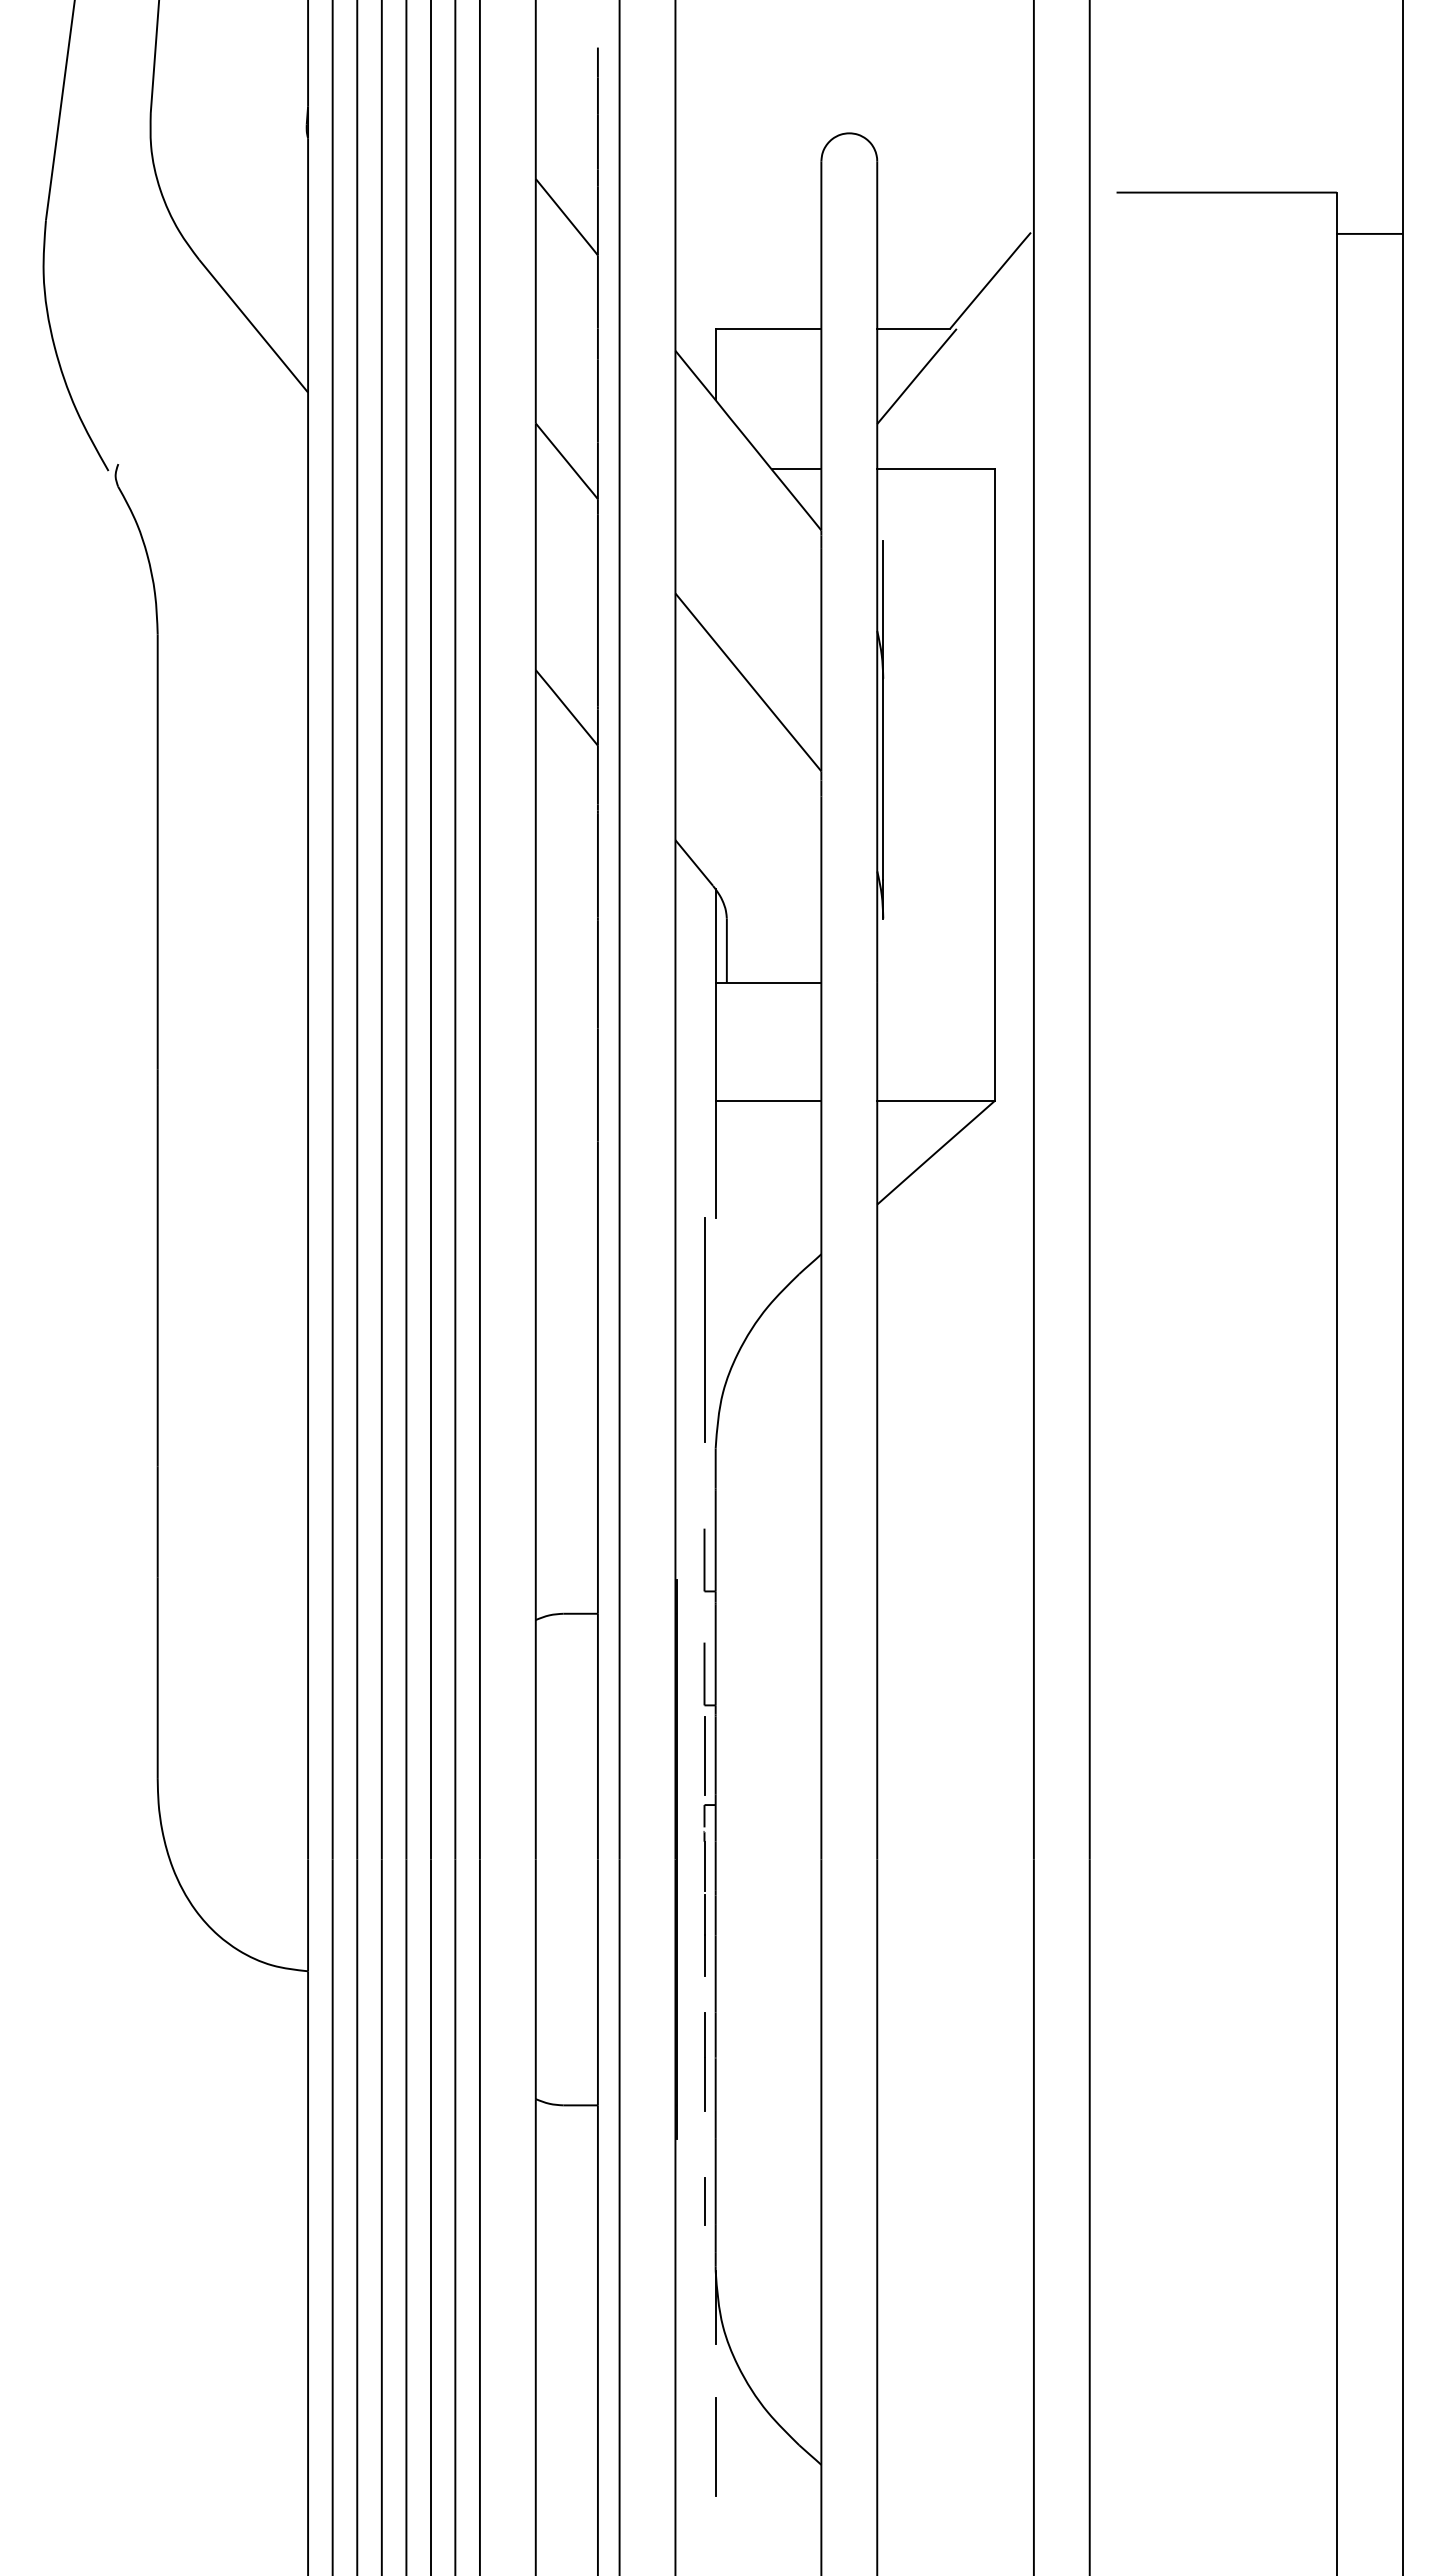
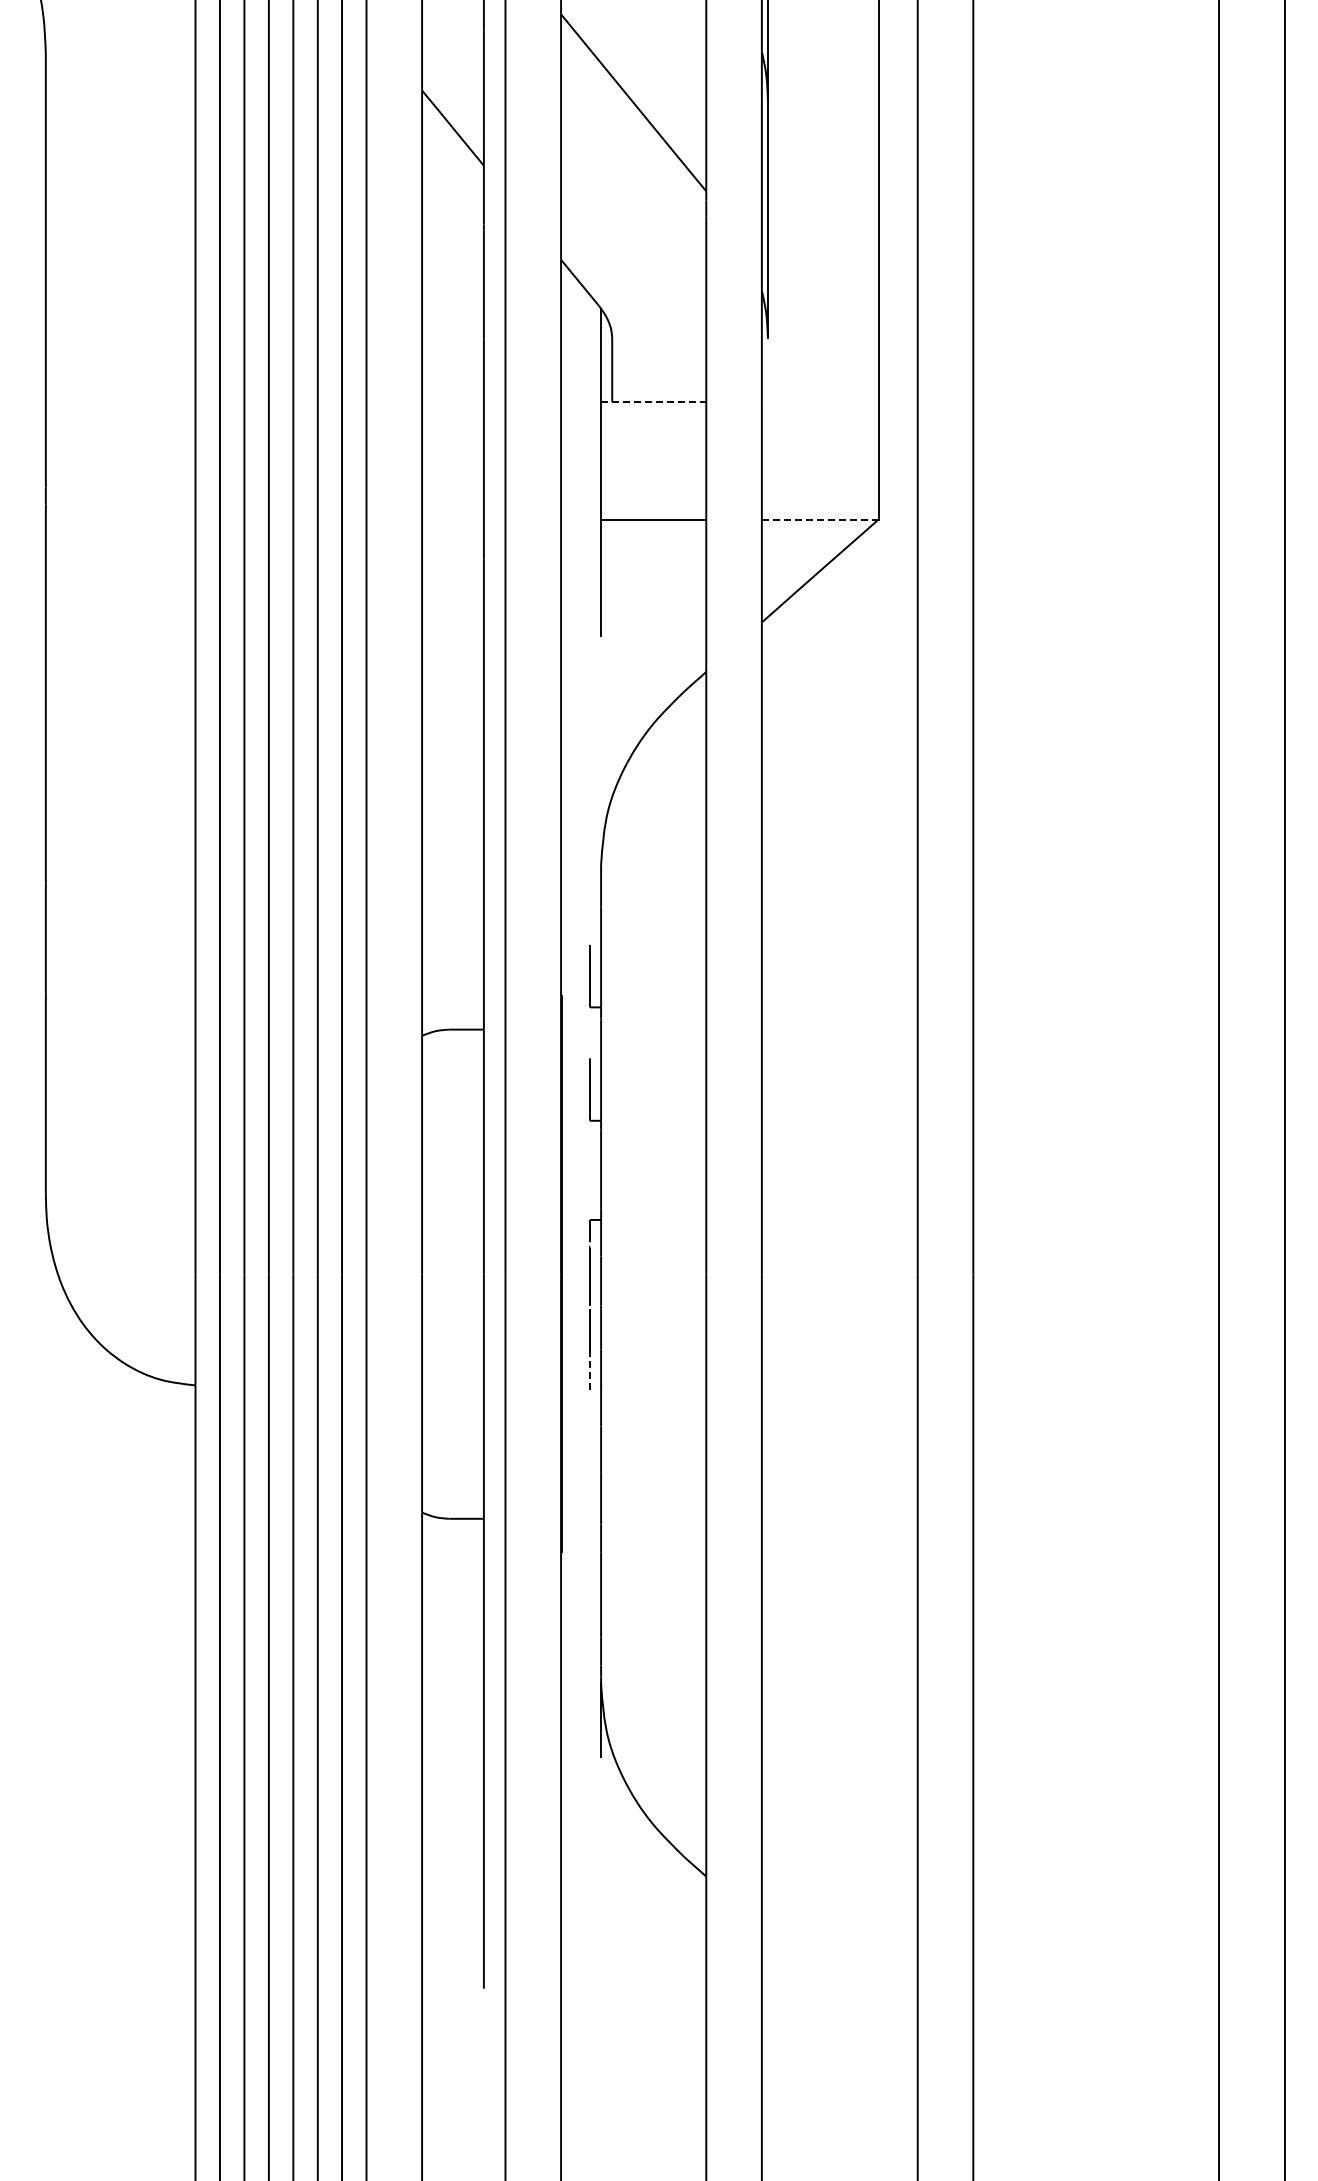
line: (768, 982) -> (653, 401), solid -> dashed
line: (935, 1101) -> (819, 519), solid -> dashed
line: (704, 1329) -> (589, 746), removed
line: (704, 1755) -> (589, 1170), removed
line: (704, 1955) -> (589, 1369), solid -> dashed
line: (704, 2061) -> (589, 1475), removed
line: (704, 2201) -> (589, 1614), removed
line: (715, 2447) -> (600, 1859), removed

